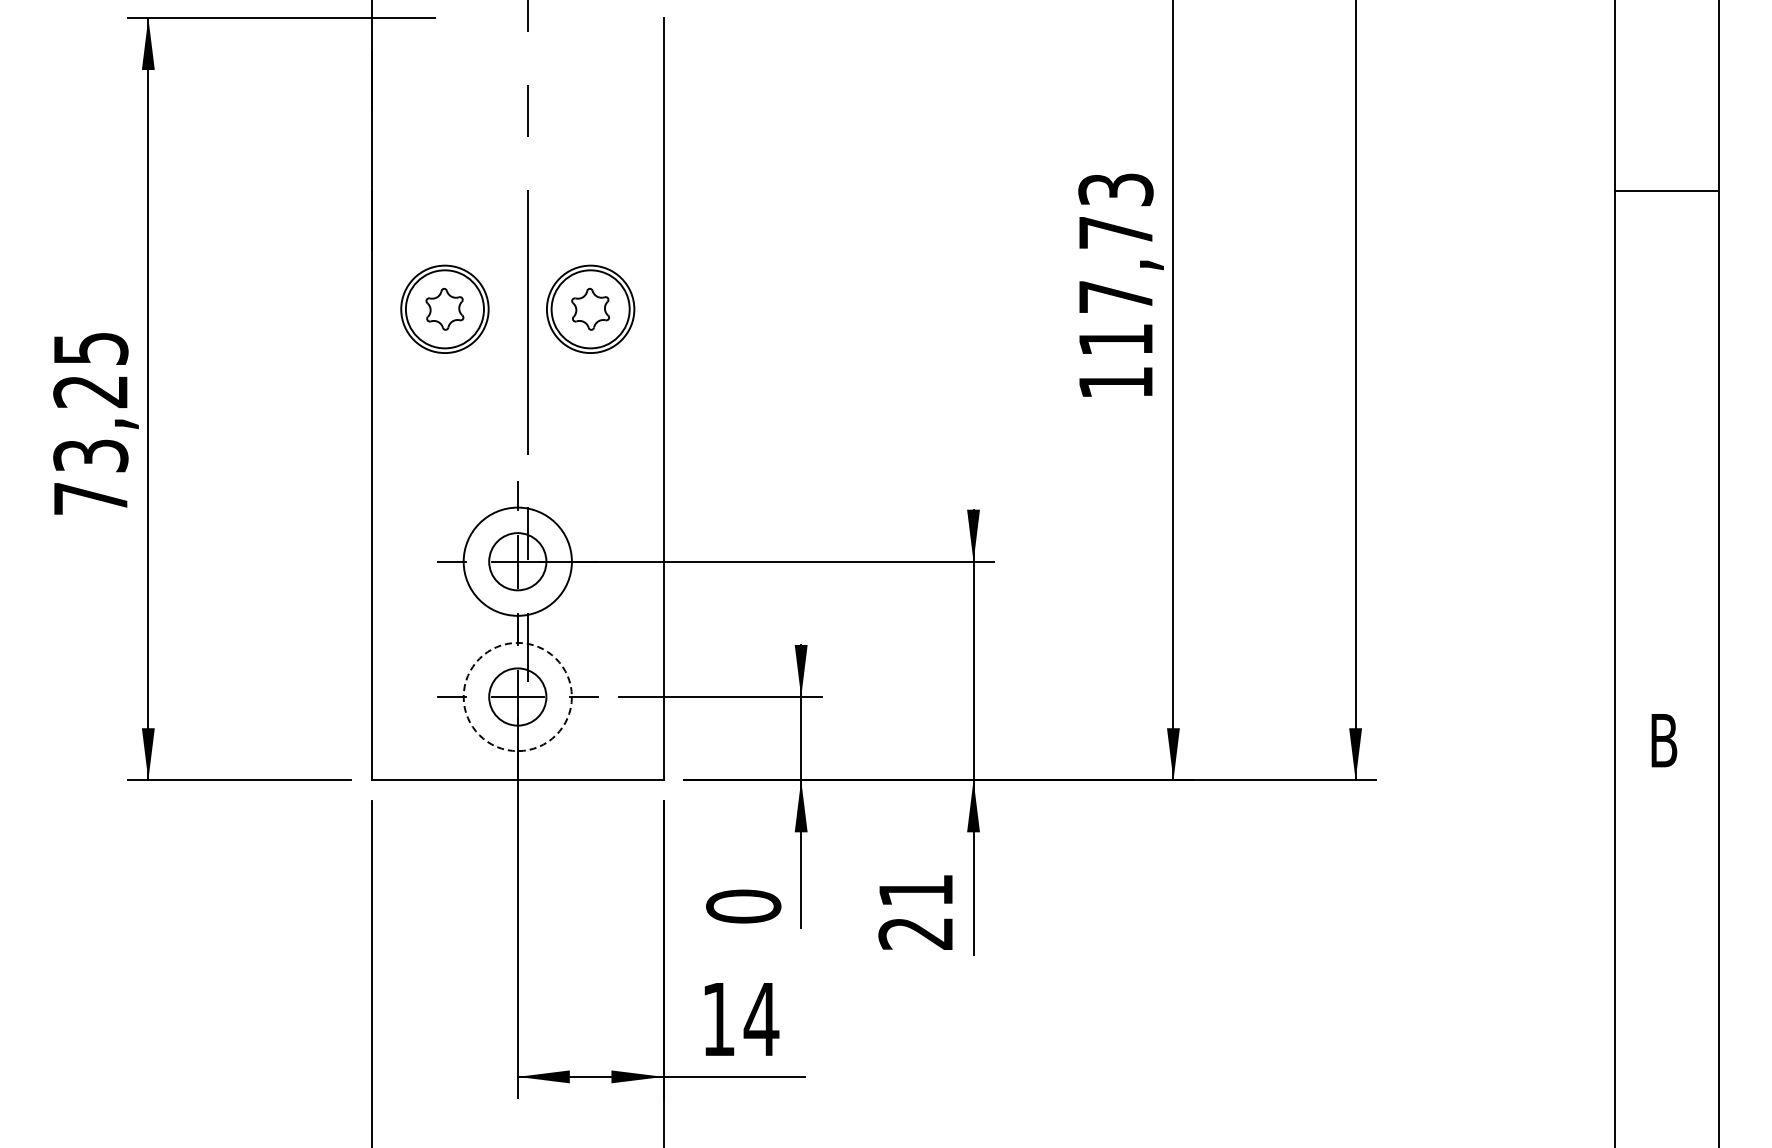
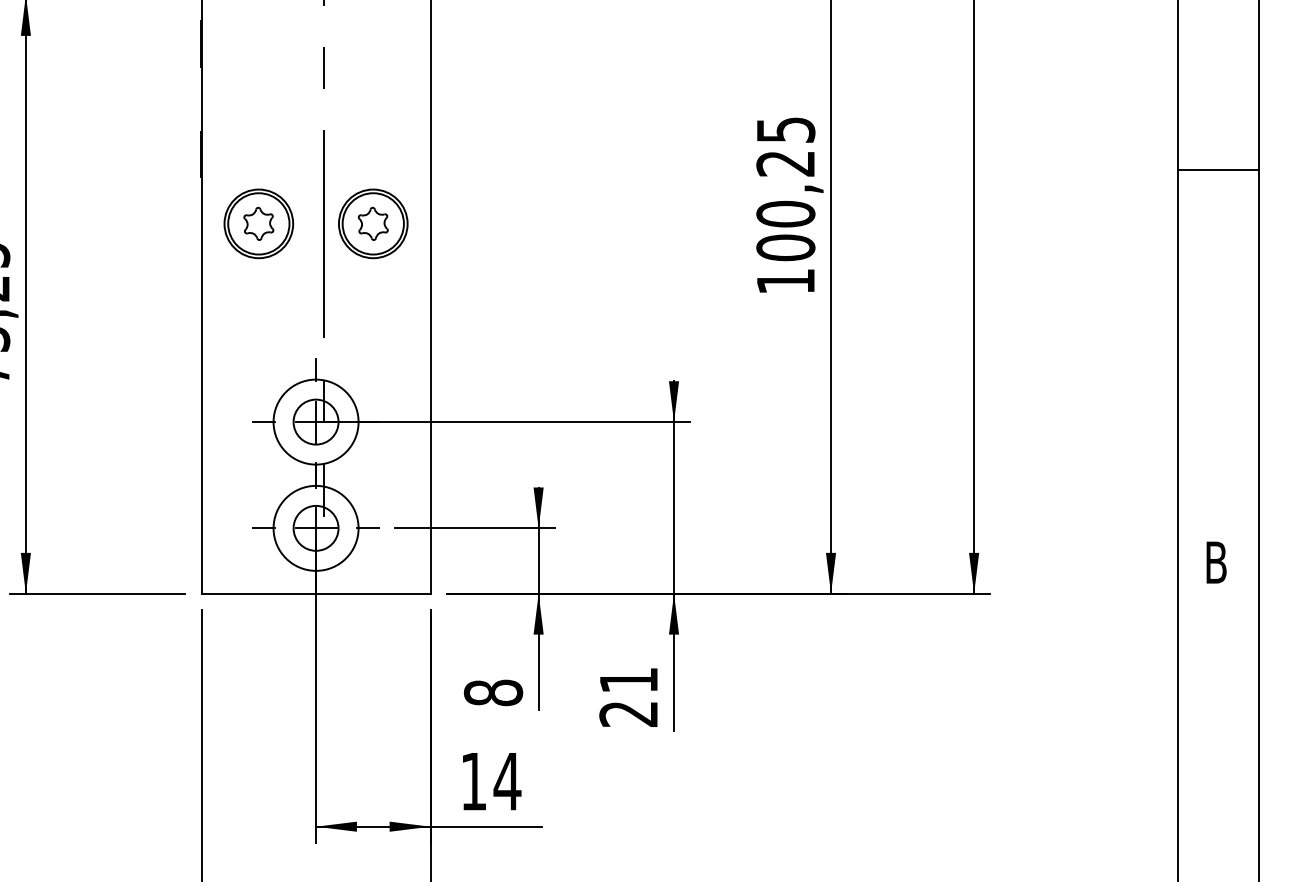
line: (1666, 190) -> (1218, 169), moved
text: (1115, 264) -> (785, 188), 117,73 -> 100,25
circle: (517, 696) -> (315, 527), dashed -> solid
text: (743, 906) -> (493, 692), 0 -> 8

